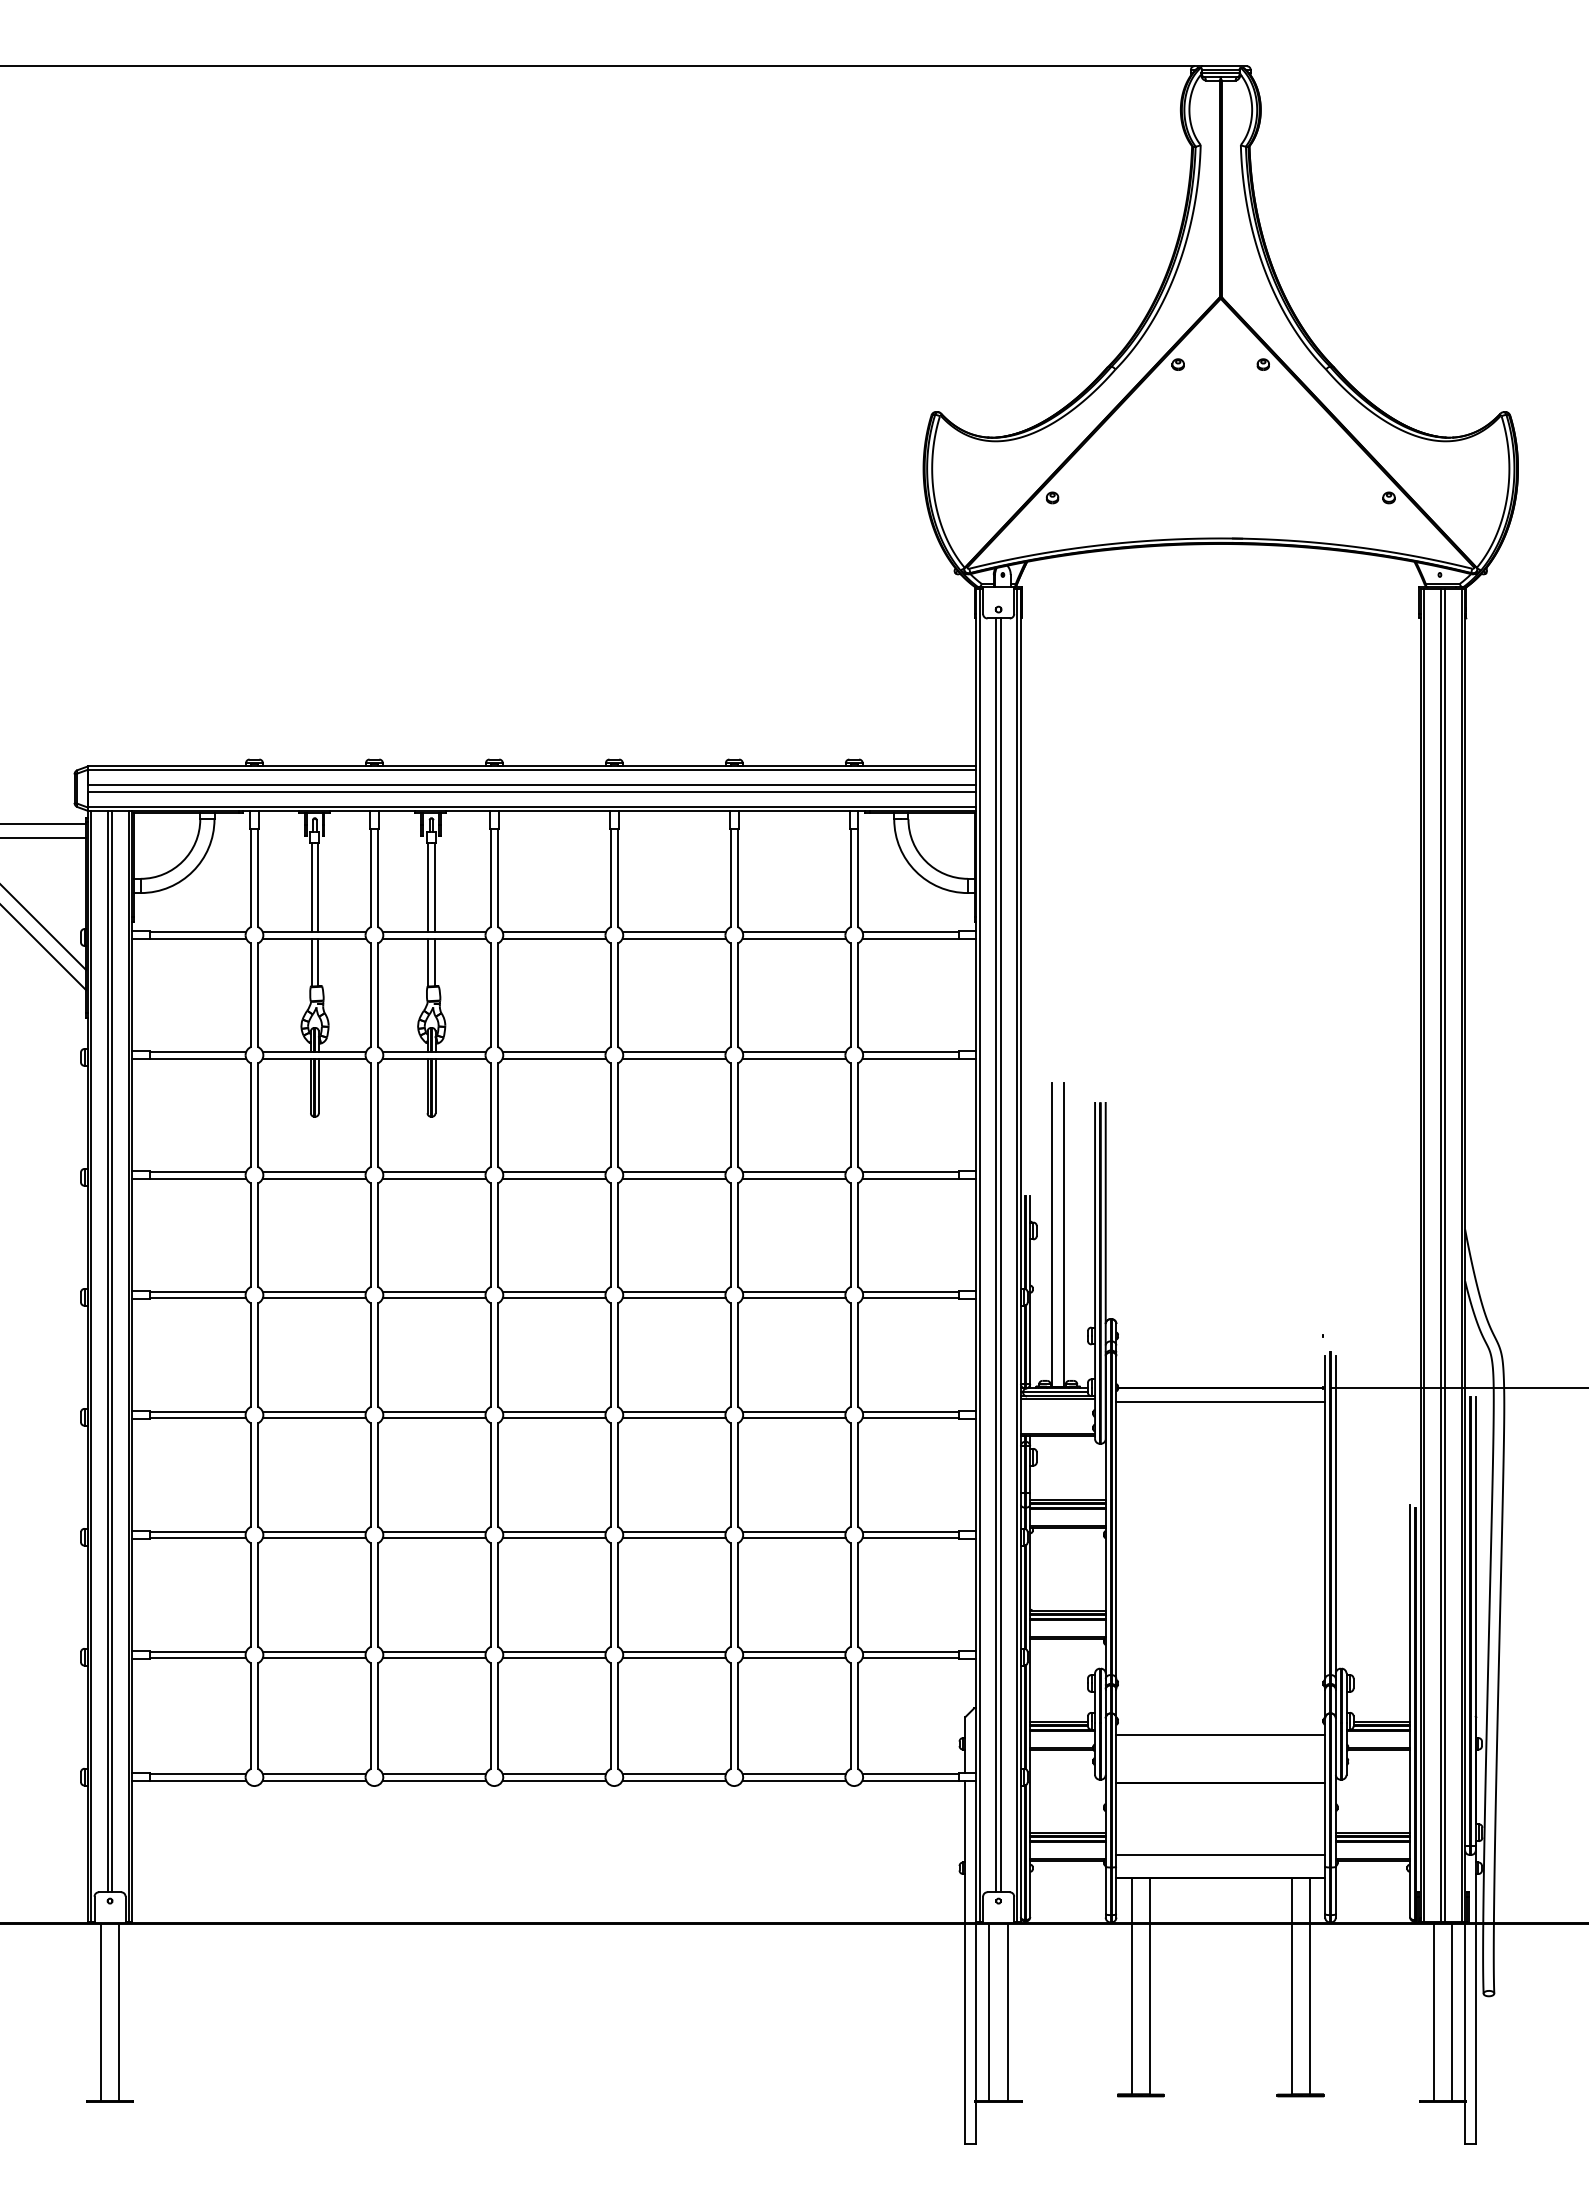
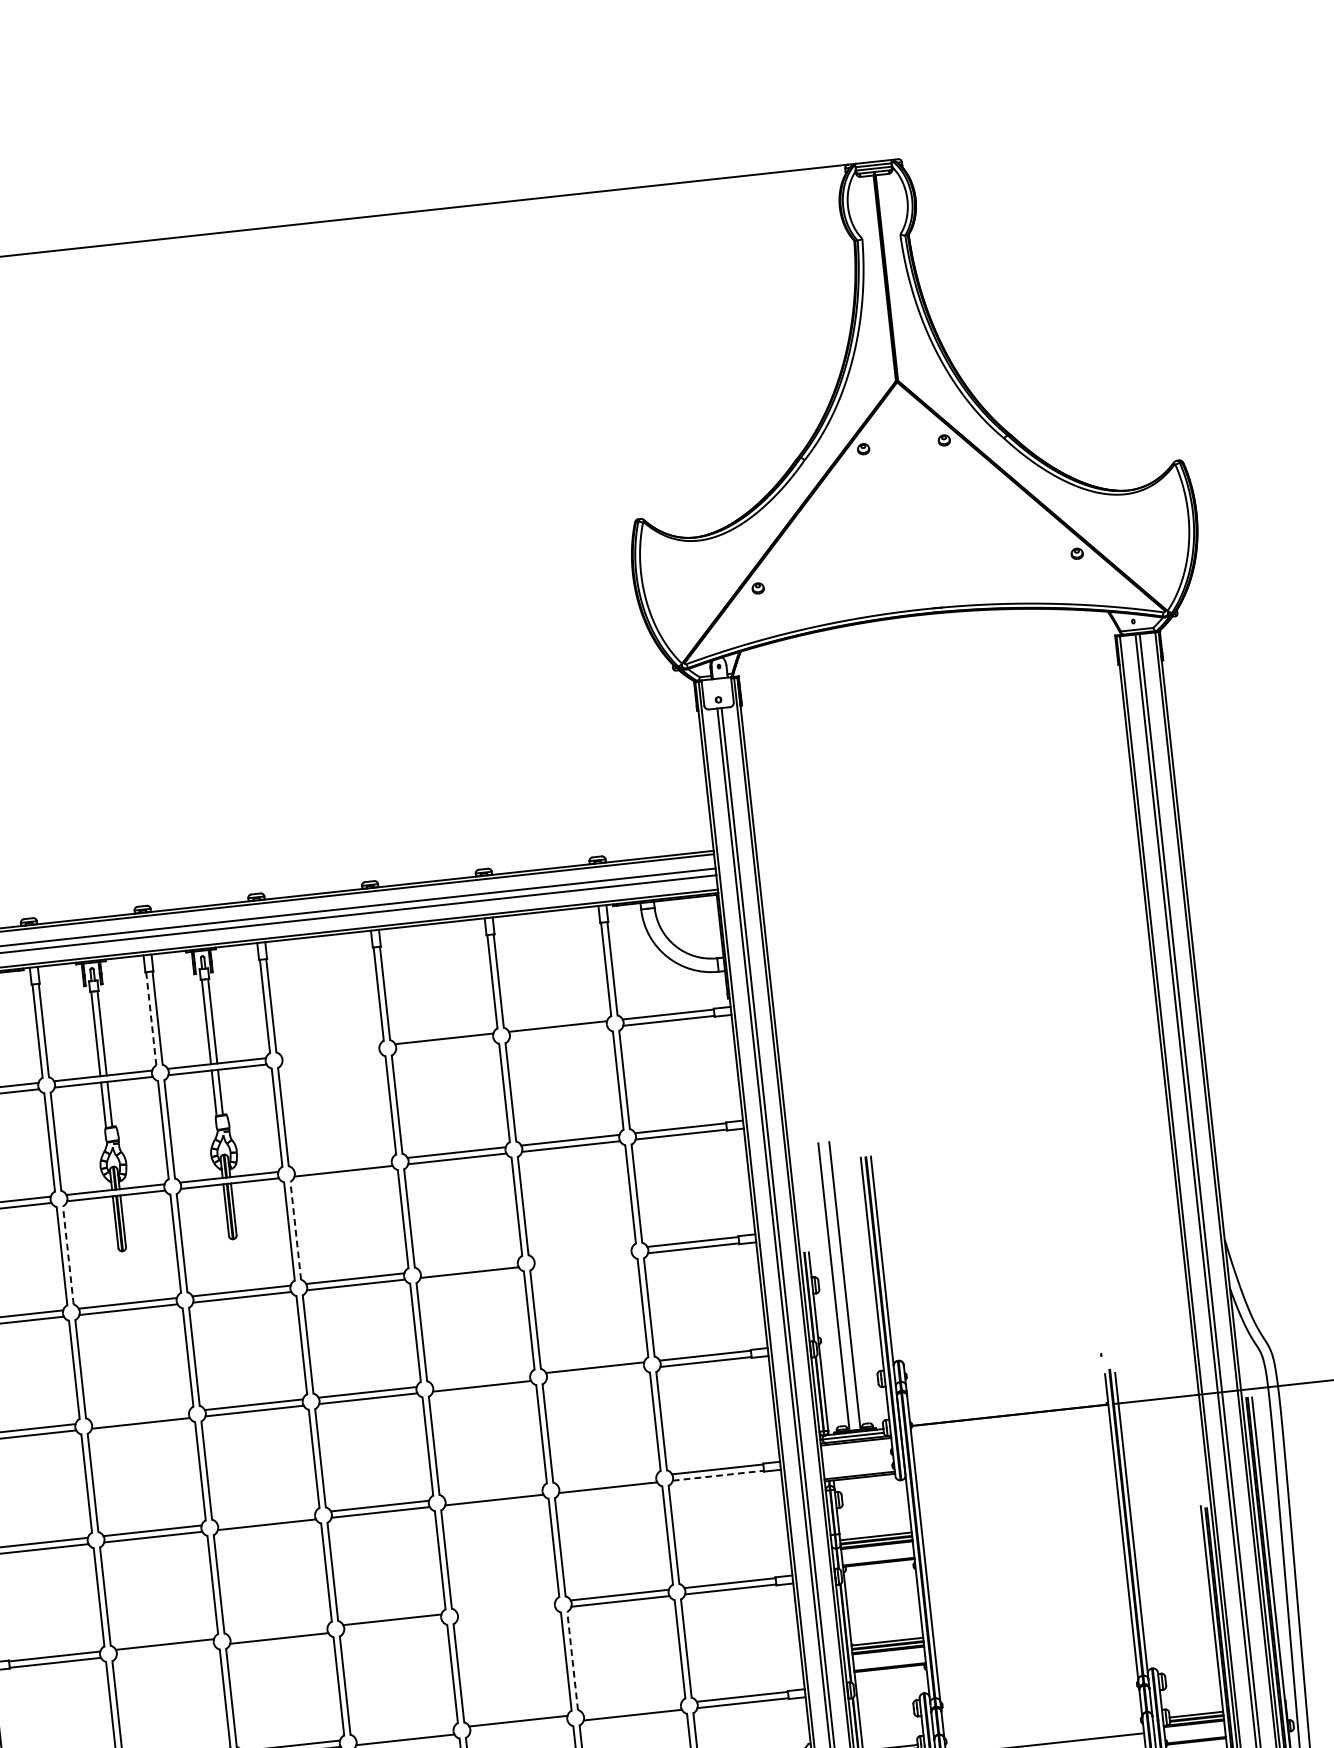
line: (371, 878) -> (151, 1019), solid -> dashed
line: (554, 931) -> (330, 1050), removed
line: (554, 938) -> (331, 1057), removed
line: (674, 938) -> (445, 1045), removed
line: (794, 938) -> (558, 1032), removed
line: (554, 1051) -> (343, 1164), removed
line: (257, 1115) -> (68, 1255), solid -> dashed
line: (497, 1115) -> (295, 1231), solid -> dashed
line: (674, 1171) -> (469, 1265), removed
line: (794, 1171) -> (582, 1253), removed
line: (794, 1178) -> (583, 1260), removed
line: (314, 1291) -> (140, 1416), removed
line: (674, 1291) -> (481, 1379), removed
line: (794, 1298) -> (596, 1373), removed
line: (1220, 1401) -> (1010, 1427), removed
line: (434, 1411) -> (266, 1518), removed
line: (674, 1411) -> (493, 1493), removed
line: (794, 1411) -> (607, 1481), removed
line: (911, 1418) -> (719, 1475), solid -> dashed
line: (434, 1531) -> (278, 1631), removed
line: (674, 1531) -> (506, 1607), removed
line: (314, 1538) -> (165, 1650), removed
line: (554, 1538) -> (393, 1626), removed
line: (674, 1538) -> (506, 1613), removed
line: (737, 1595) -> (572, 1661), solid -> dashed
line: (554, 1651) -> (404, 1733), removed
line: (794, 1651) -> (632, 1708), removed
line: (674, 1658) -> (519, 1727), removed

